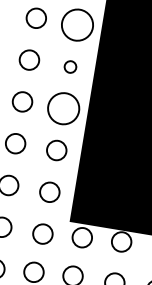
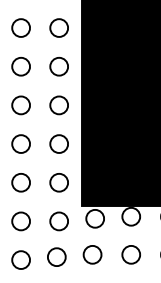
circle: (77, 24) -> (59, 27), size x0.62
circle: (69, 66) -> (58, 66), size x1.67
circle: (63, 108) -> (59, 105), size x0.62

